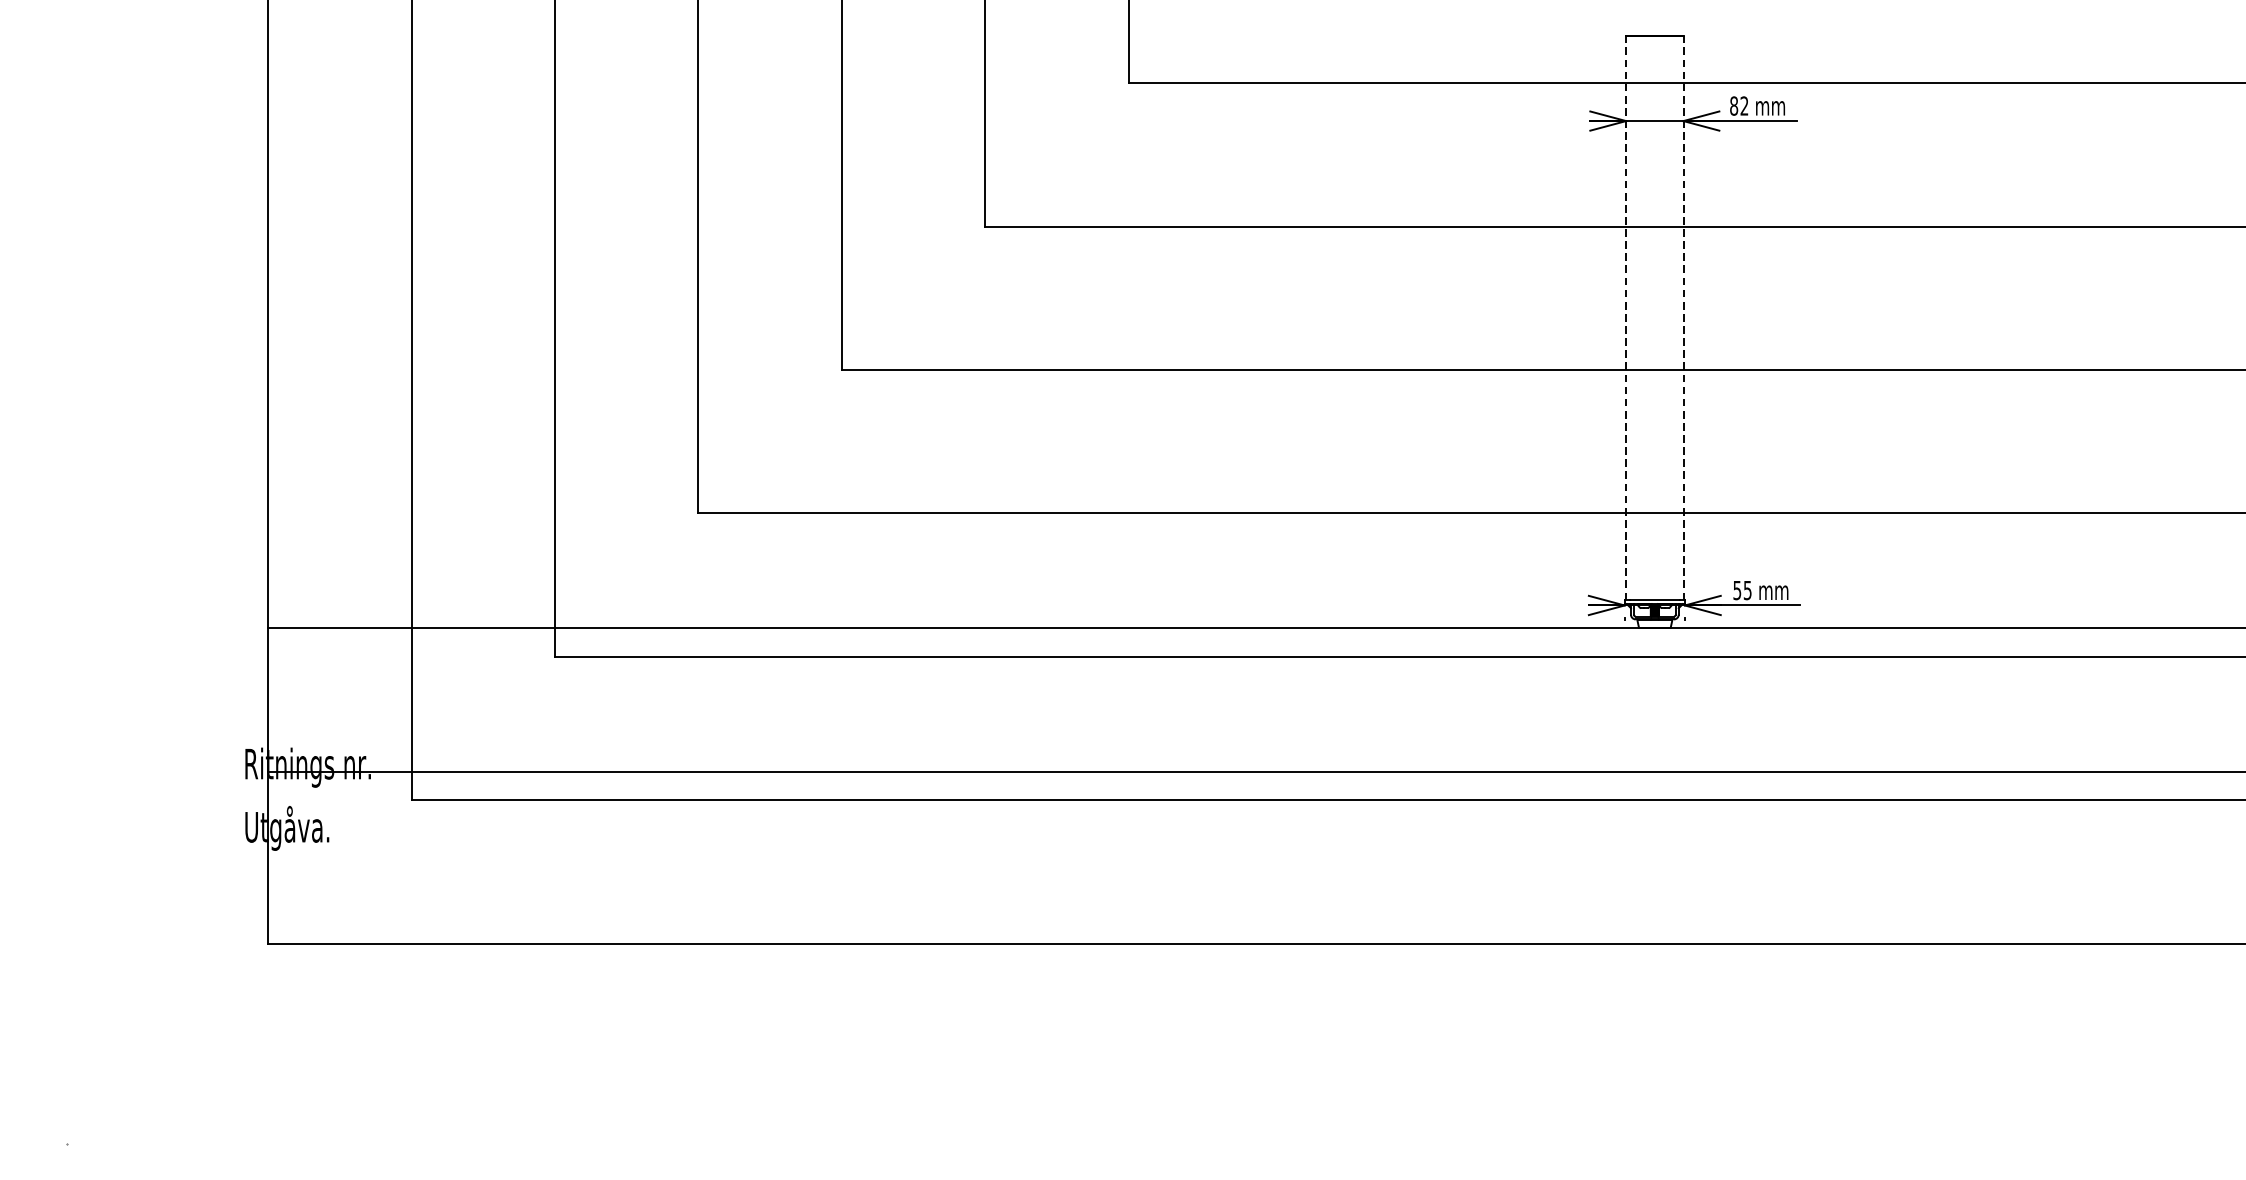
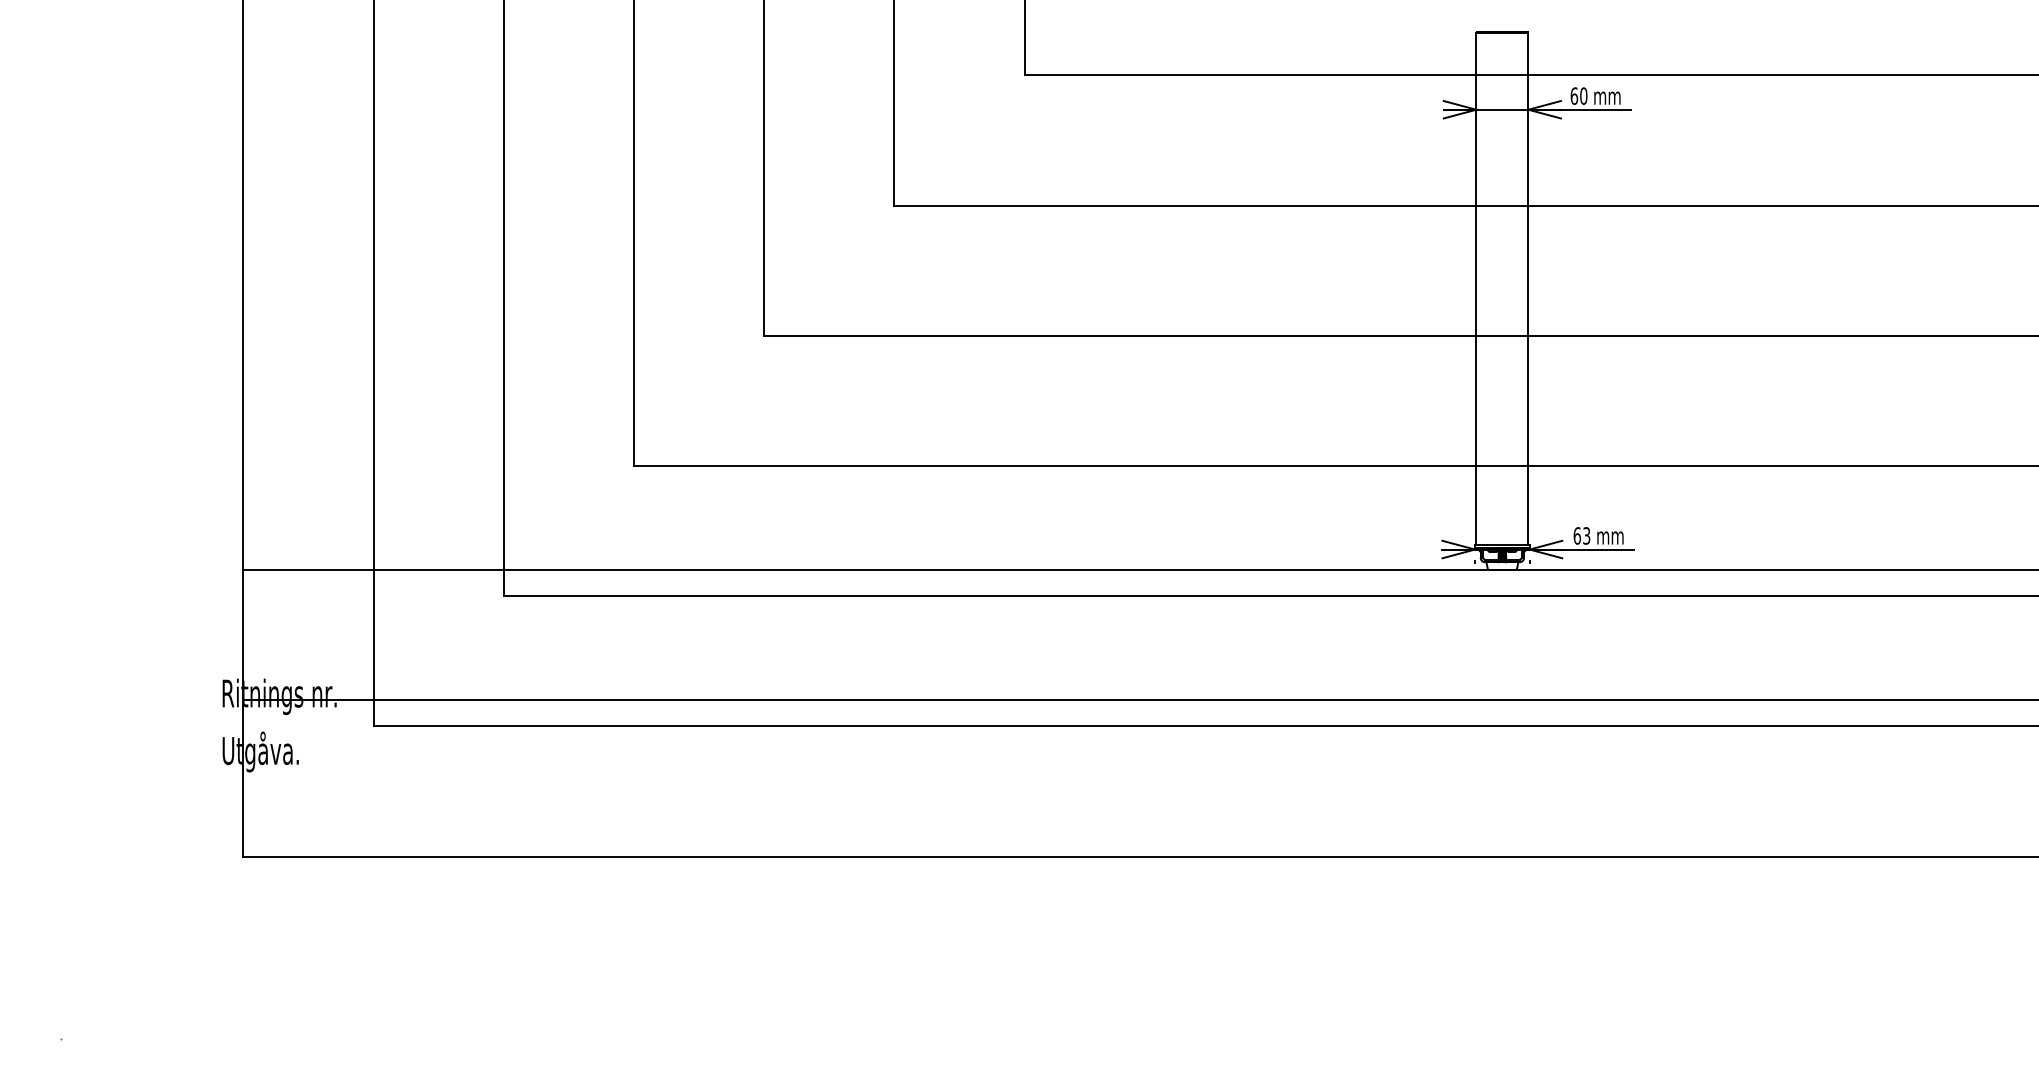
text: (1738, 105) -> (1578, 95), 82 -> 60
line: (1626, 317) -> (1476, 288), dashed -> solid
line: (1683, 317) -> (1528, 288), dashed -> solid
text: (1741, 590) -> (1581, 535), 55 -> 63

